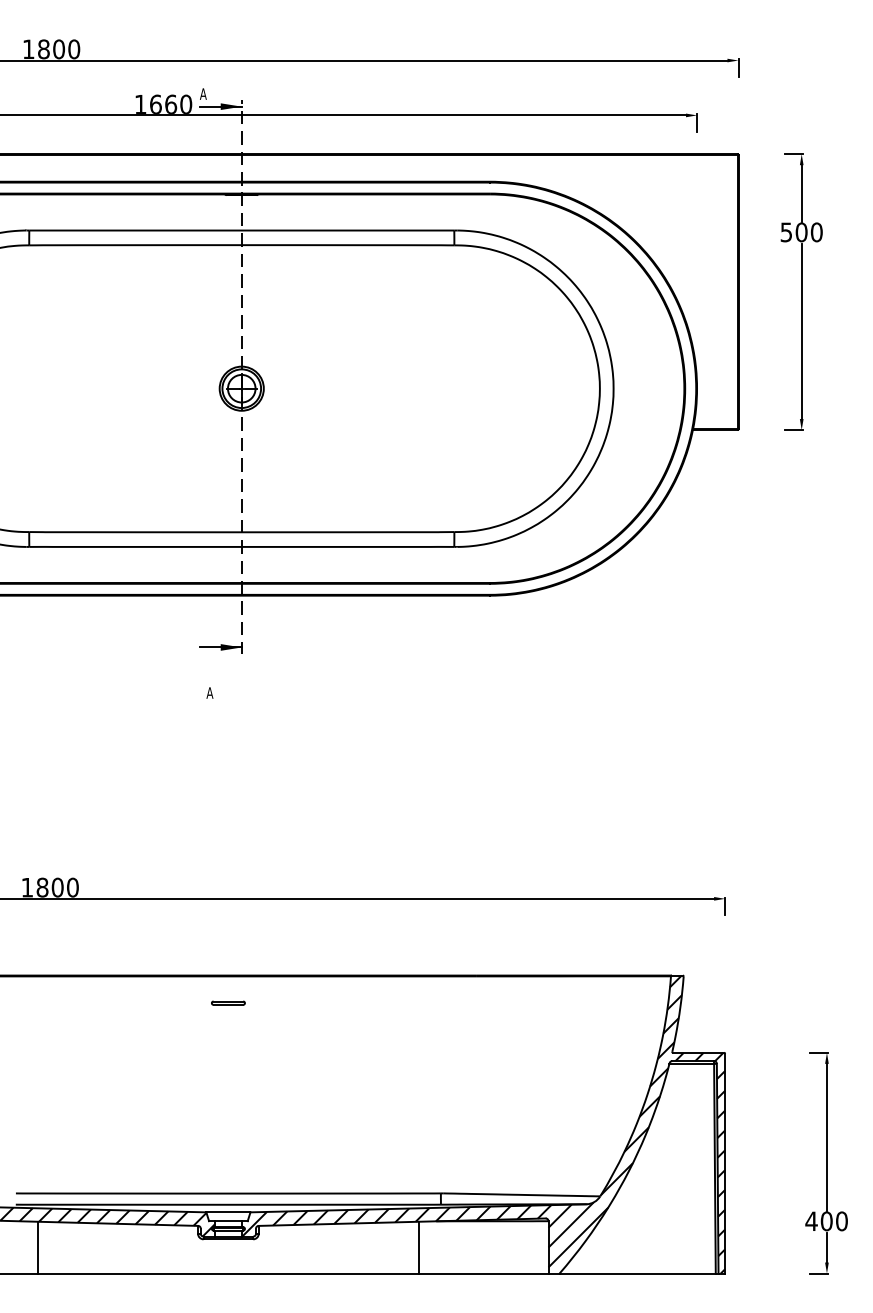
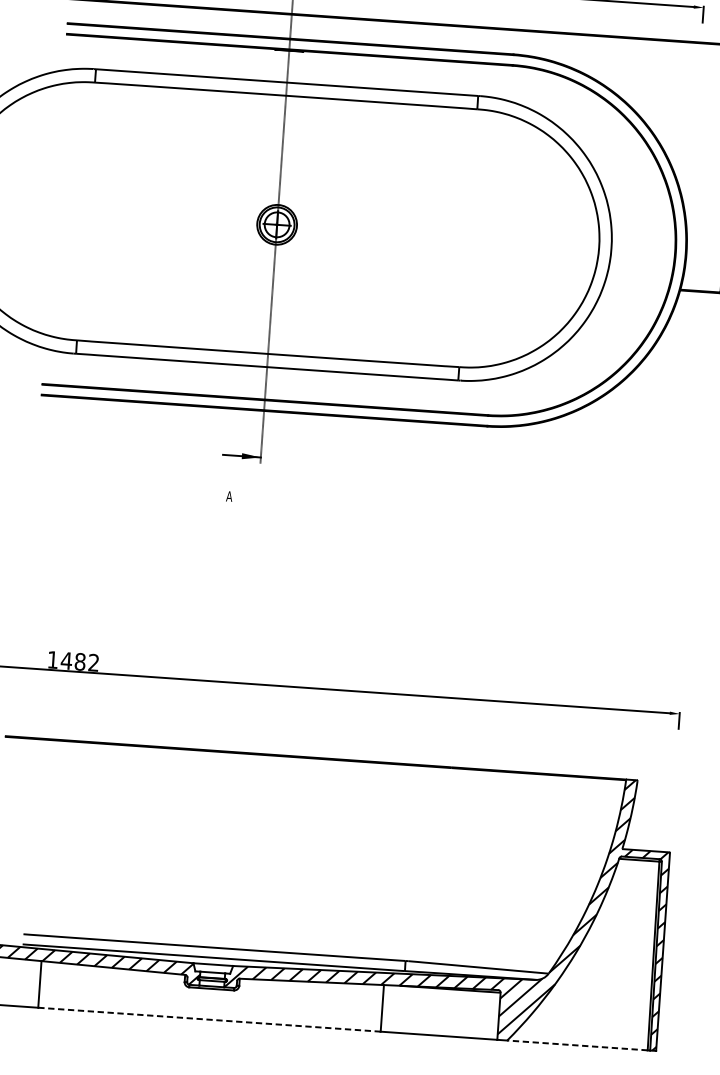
text: (57, 887) -> (80, 661), 1800 -> 1482
part: (228, 1002) -> (226, 775), removed
line: (228, 1273) -> (209, 1019), solid -> dashed
line: (637, 1273) -> (577, 1045), solid -> dashed

